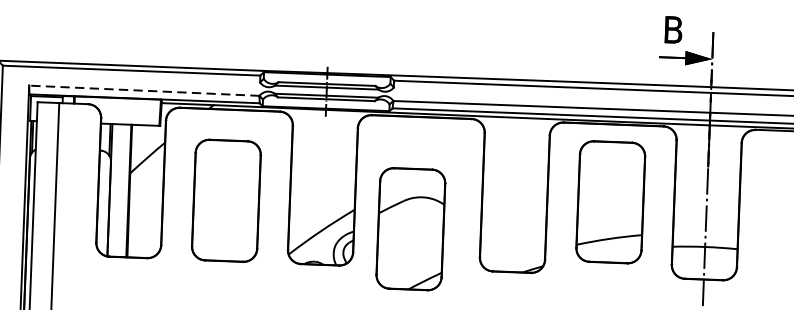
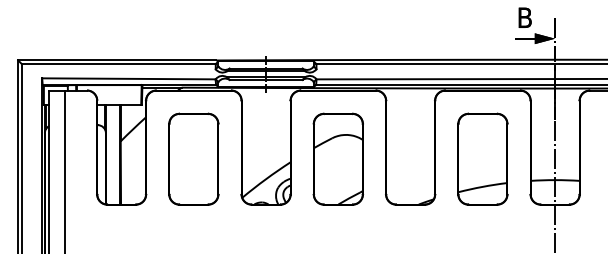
line: (143, 90) -> (128, 78), dashed -> solid
part: (610, 201) -> (482, 158), moved
part: (409, 228) -> (337, 158), moved

